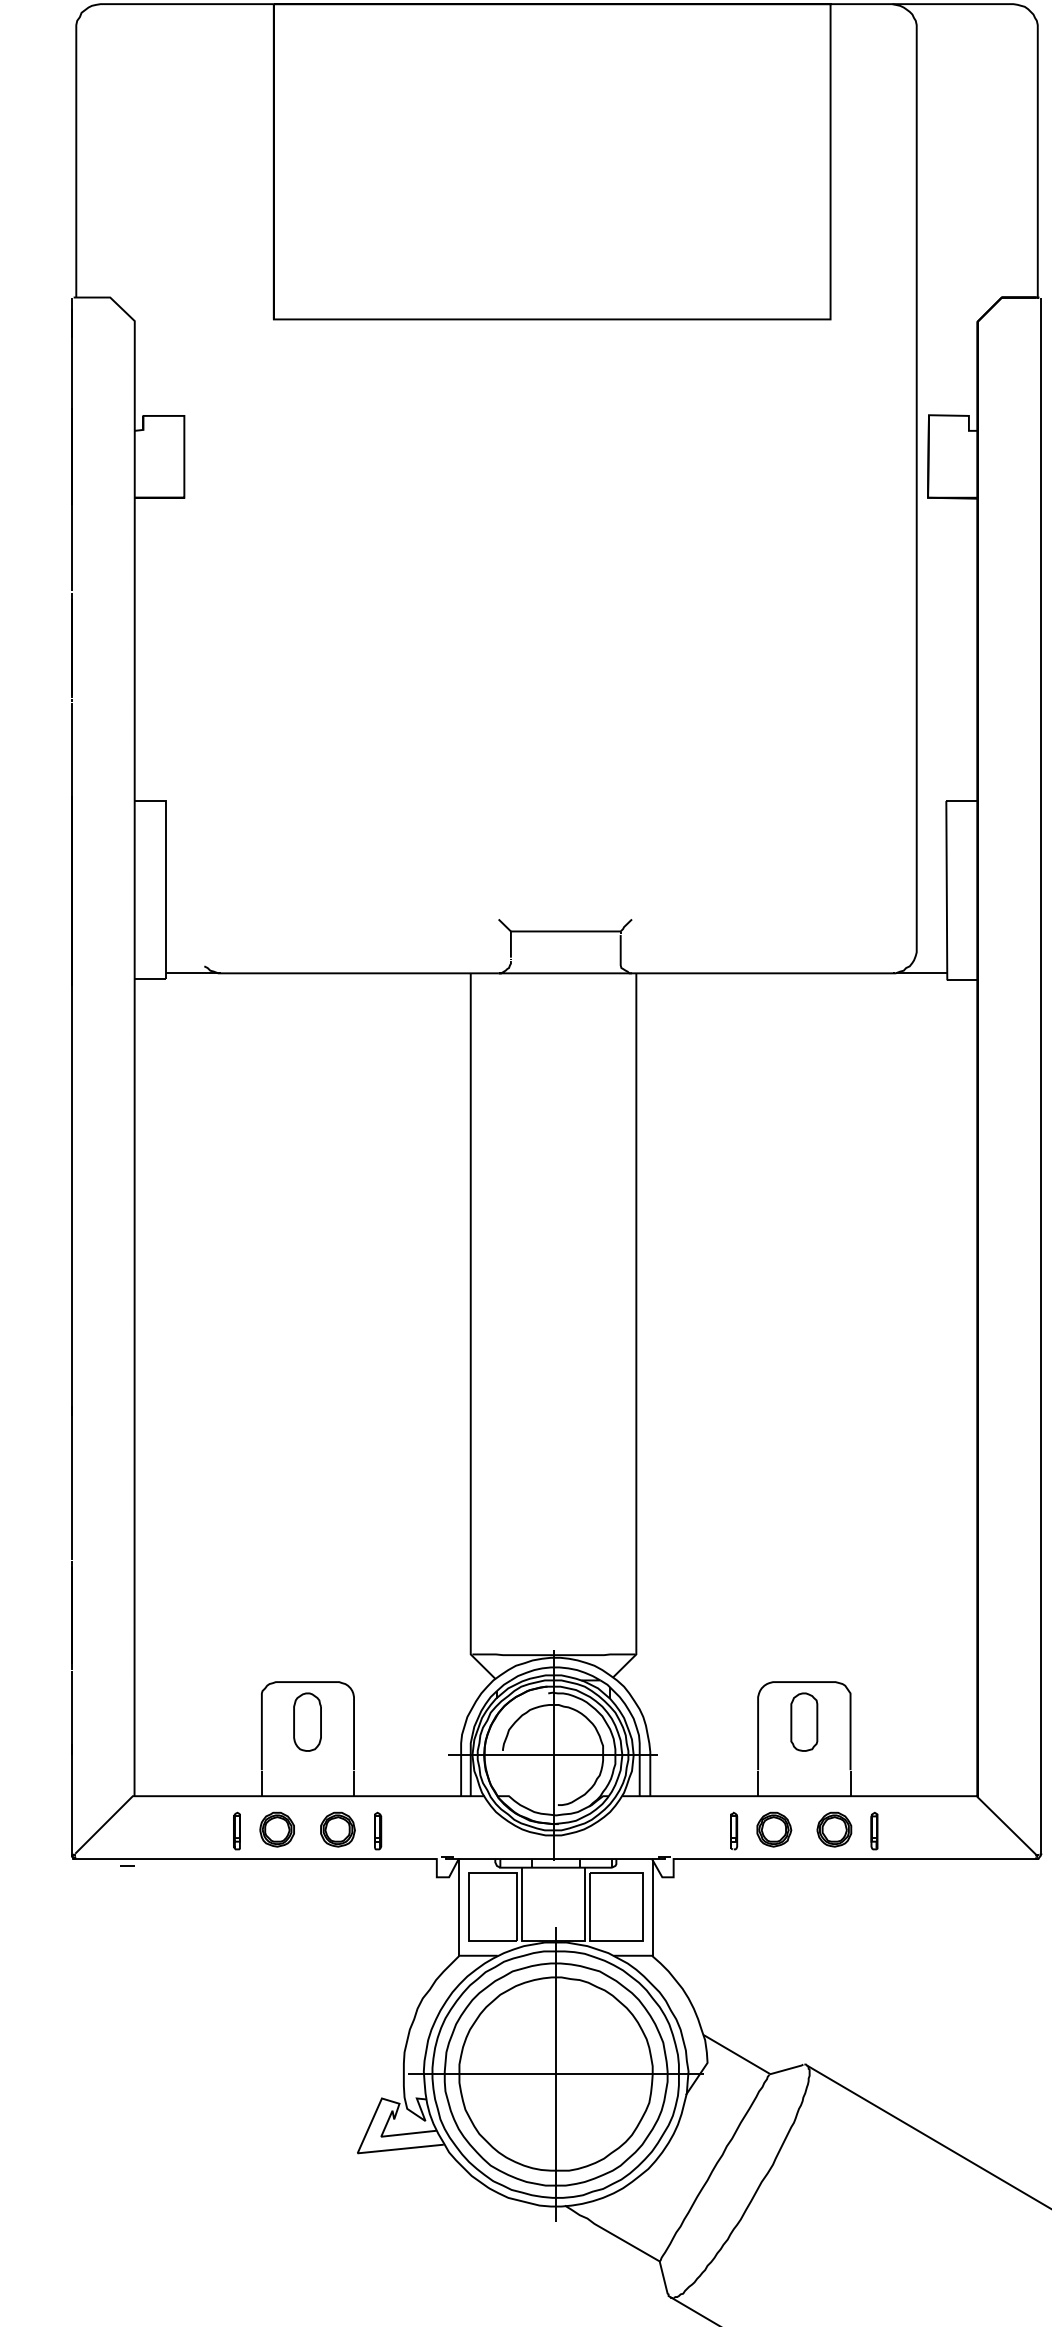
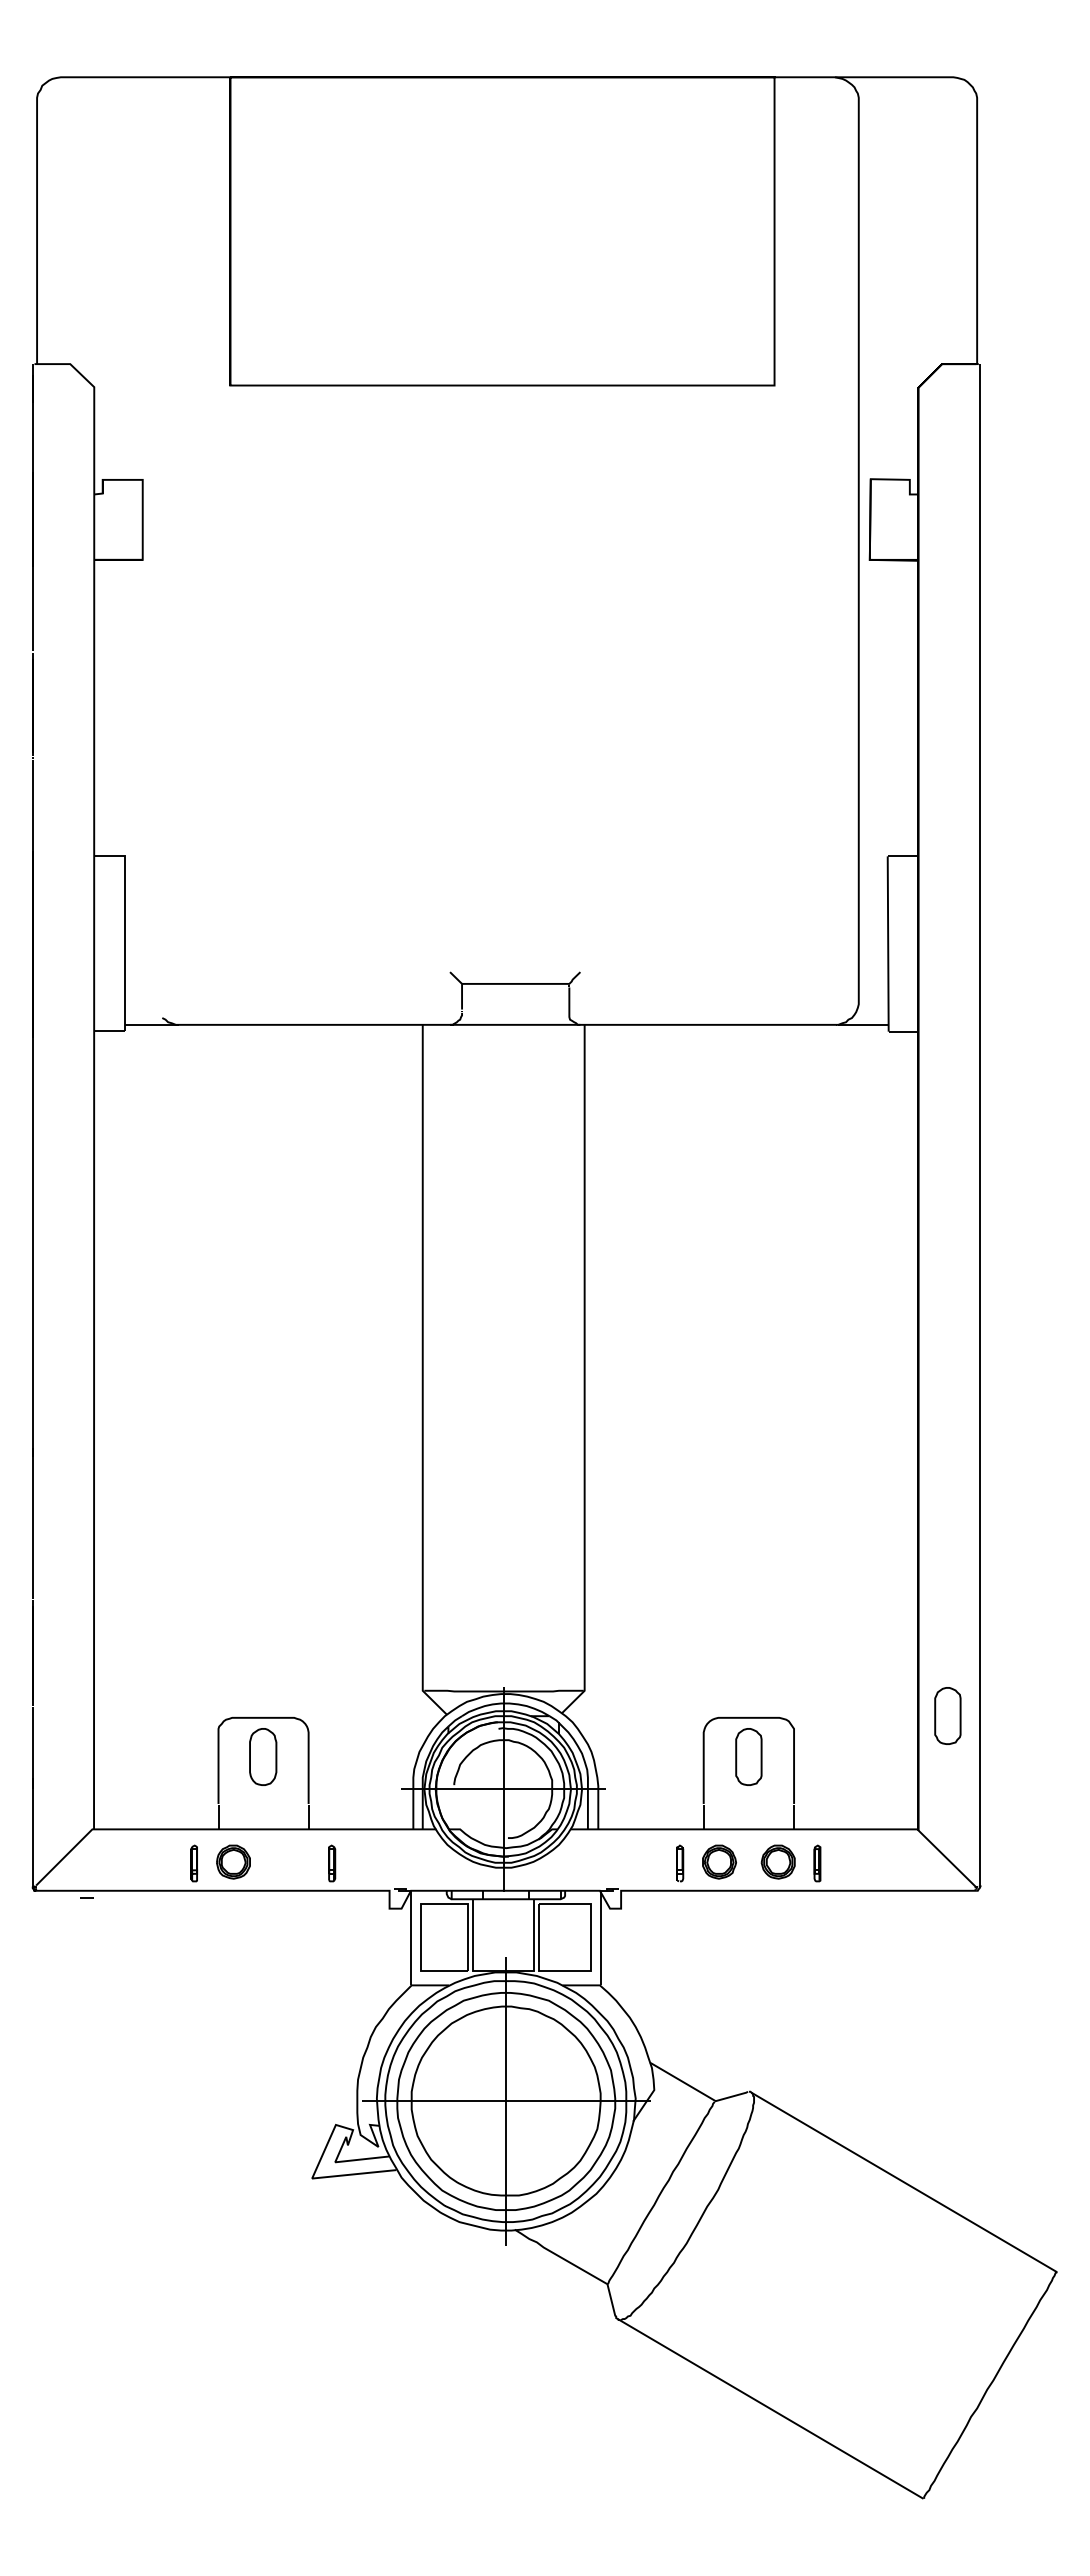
part: (1007, 1679) -> (947, 1715), added
part: (337, 1829) -> (292, 1861), removed

